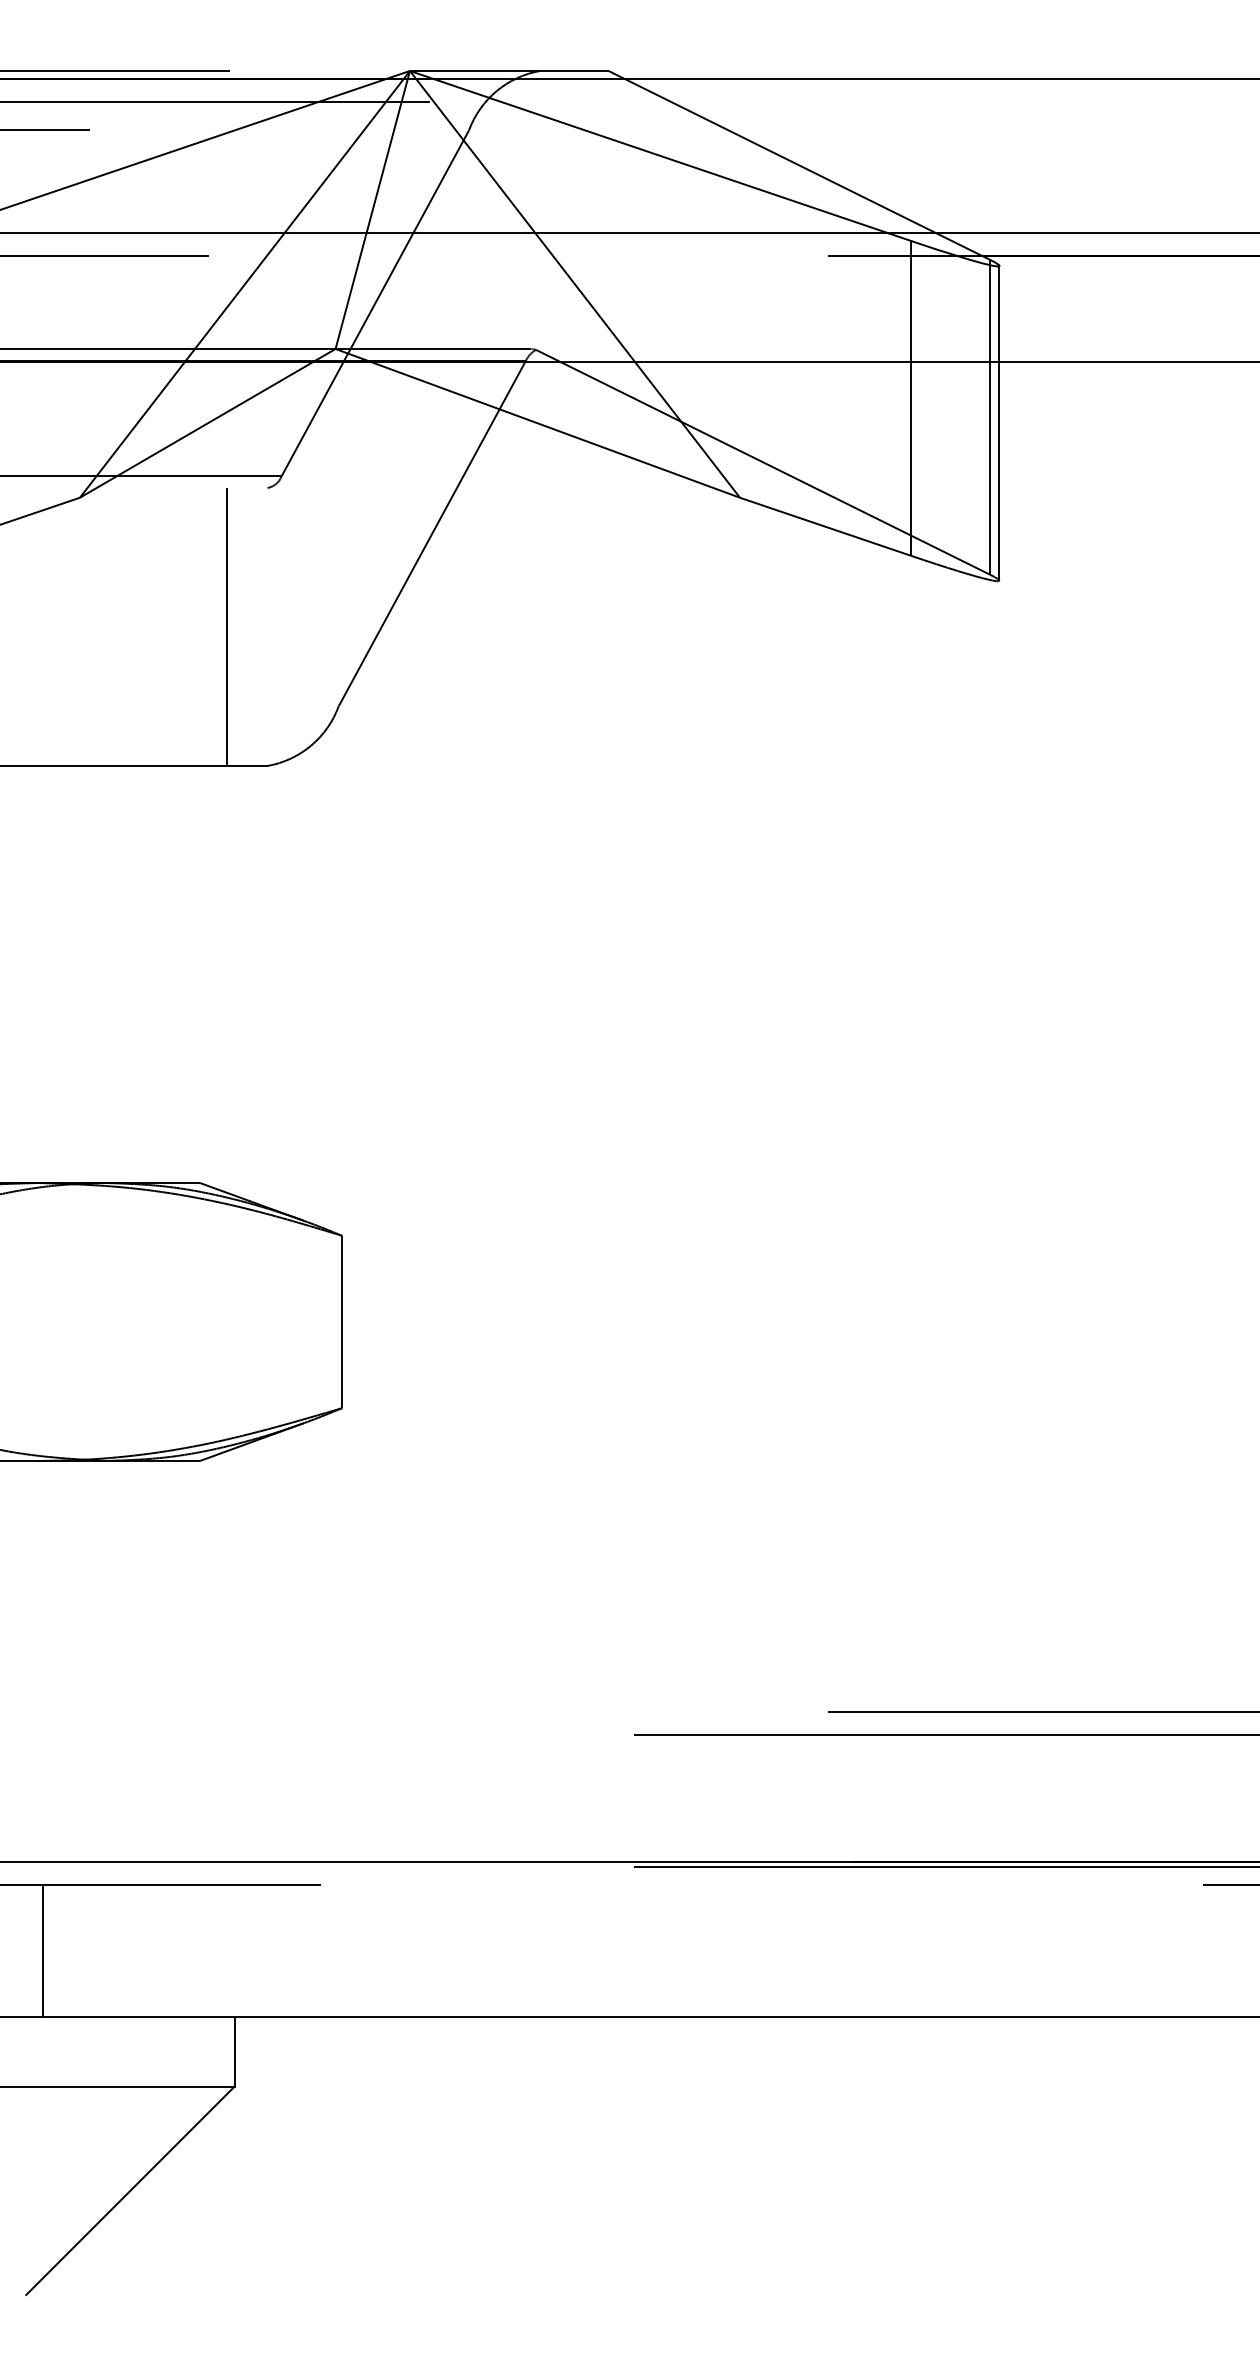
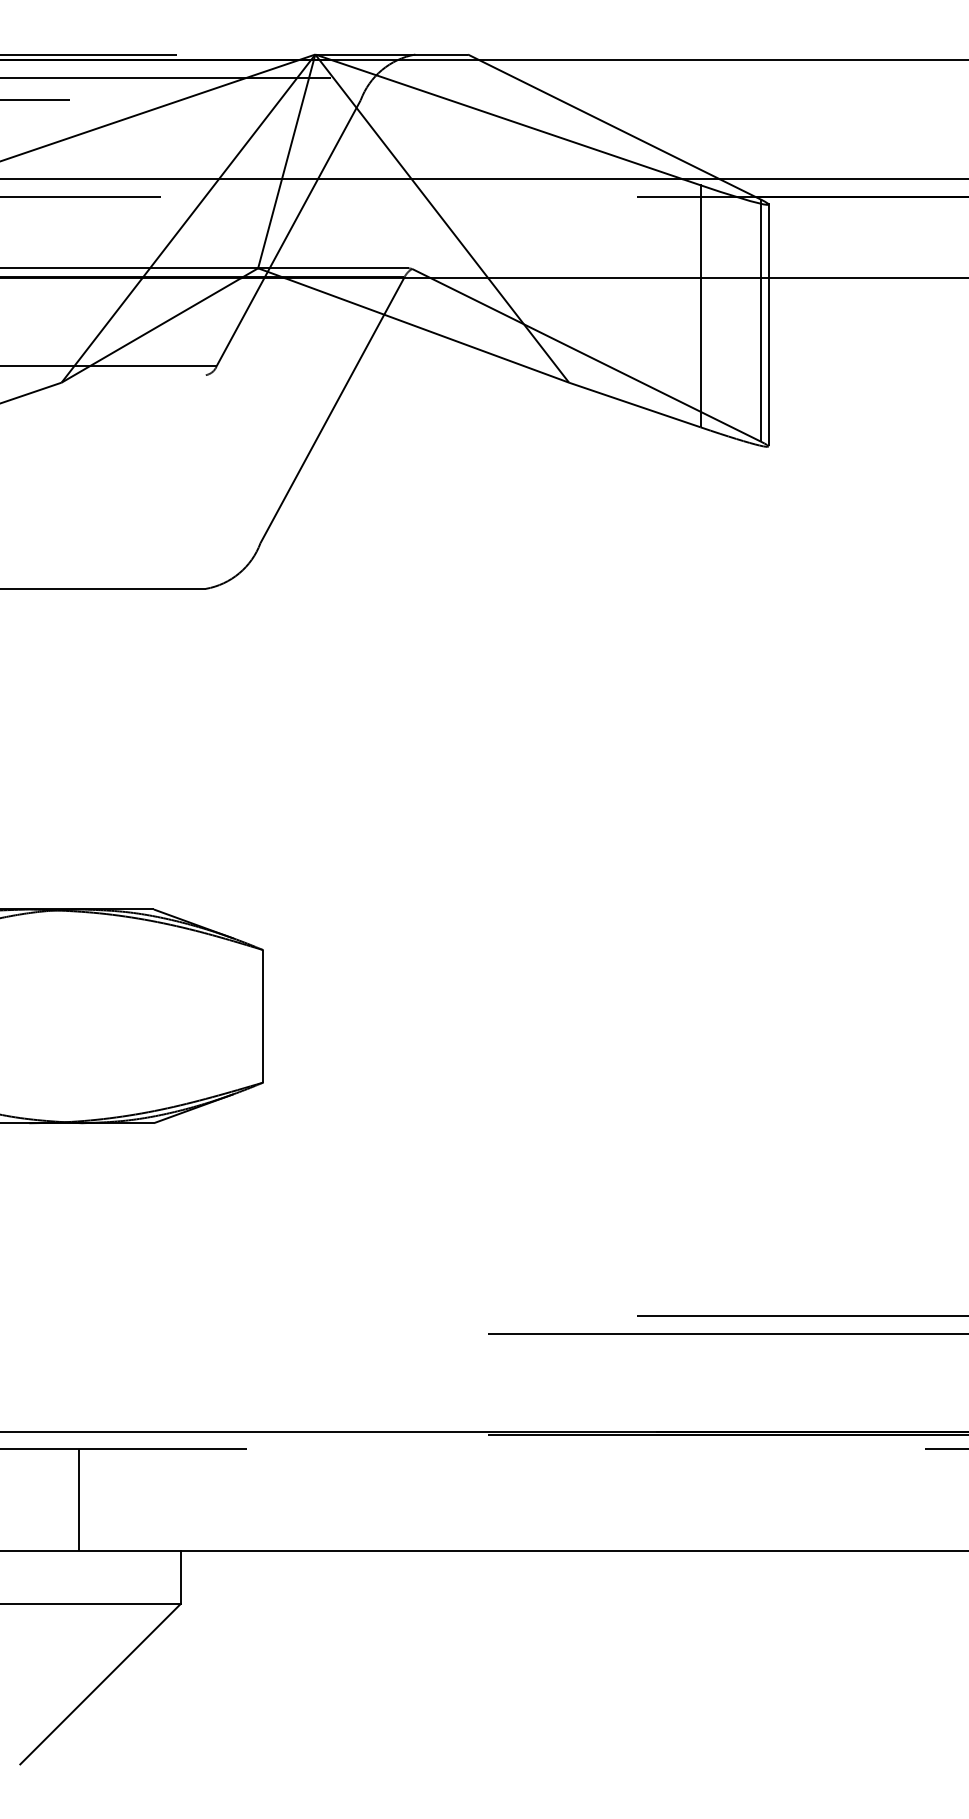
line: (227, 626) -> (175, 481), removed
line: (42, 1951) -> (78, 1500), moved

